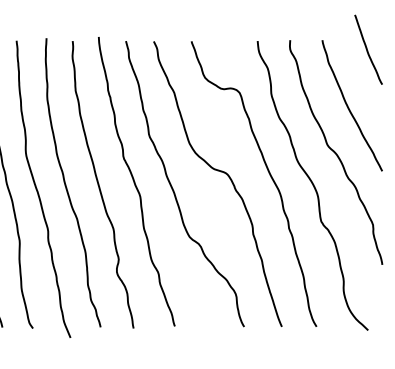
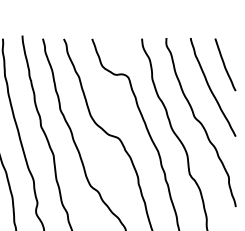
curve: (367, 49) -> (224, 64), moved

